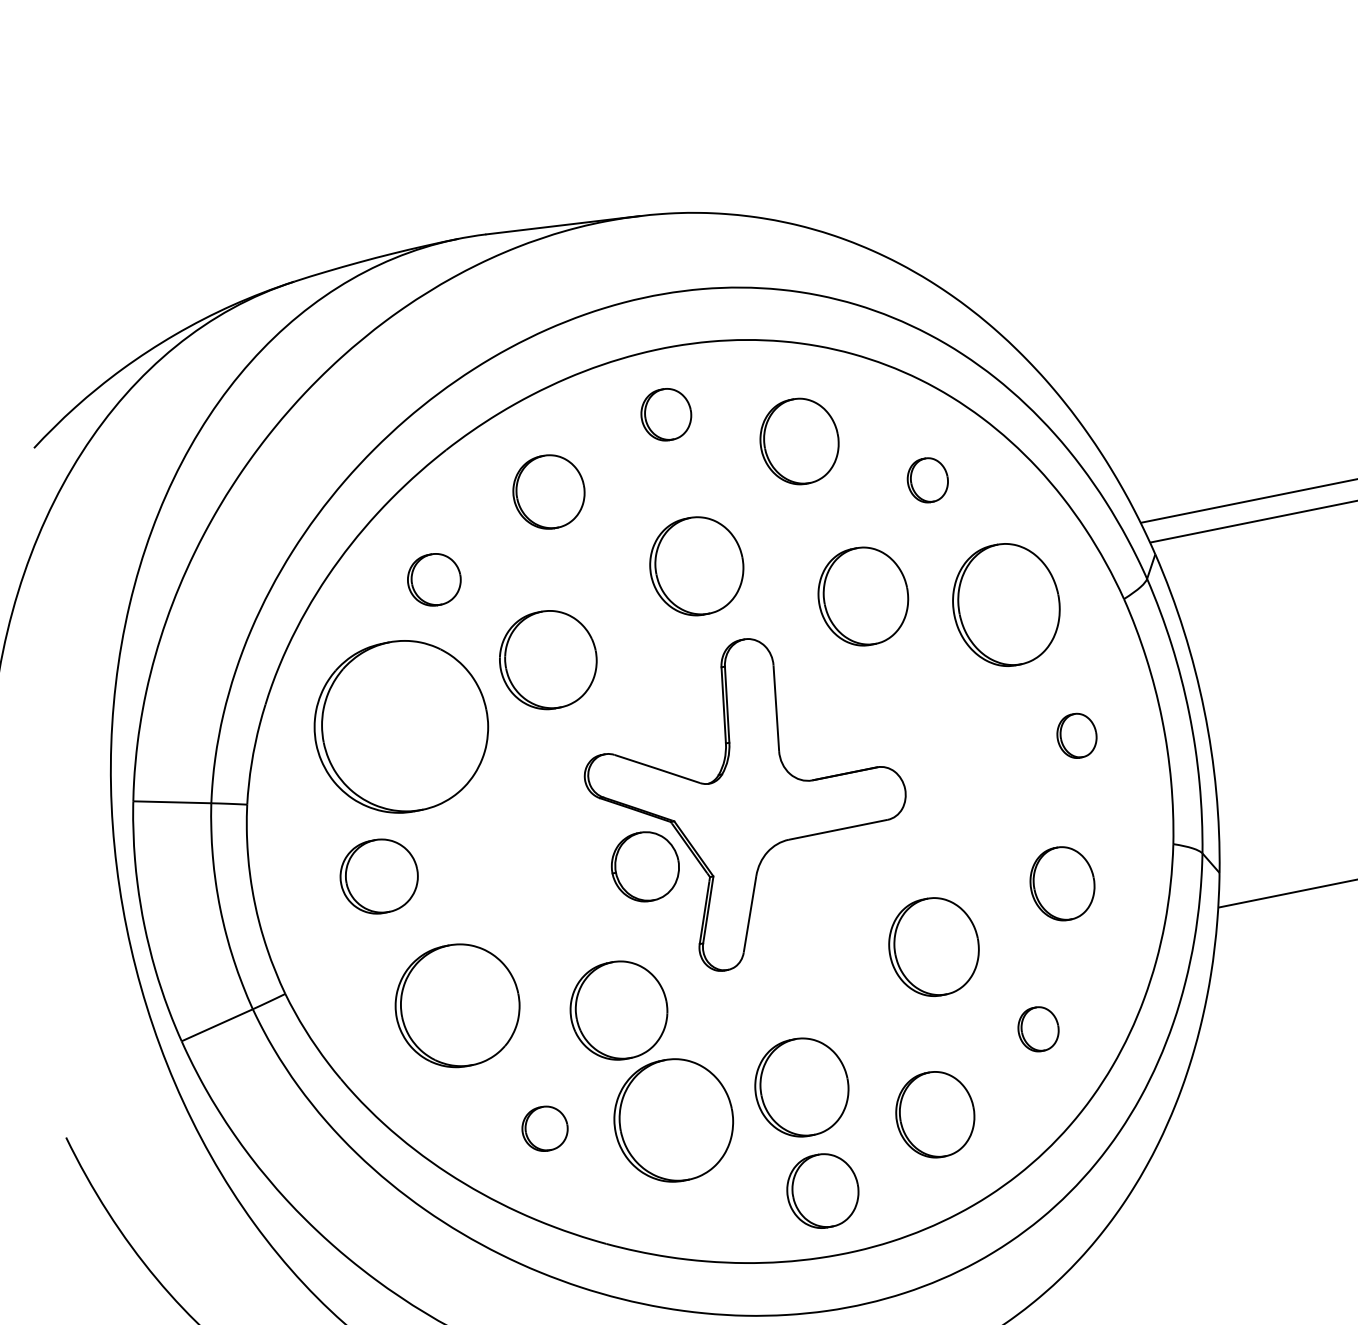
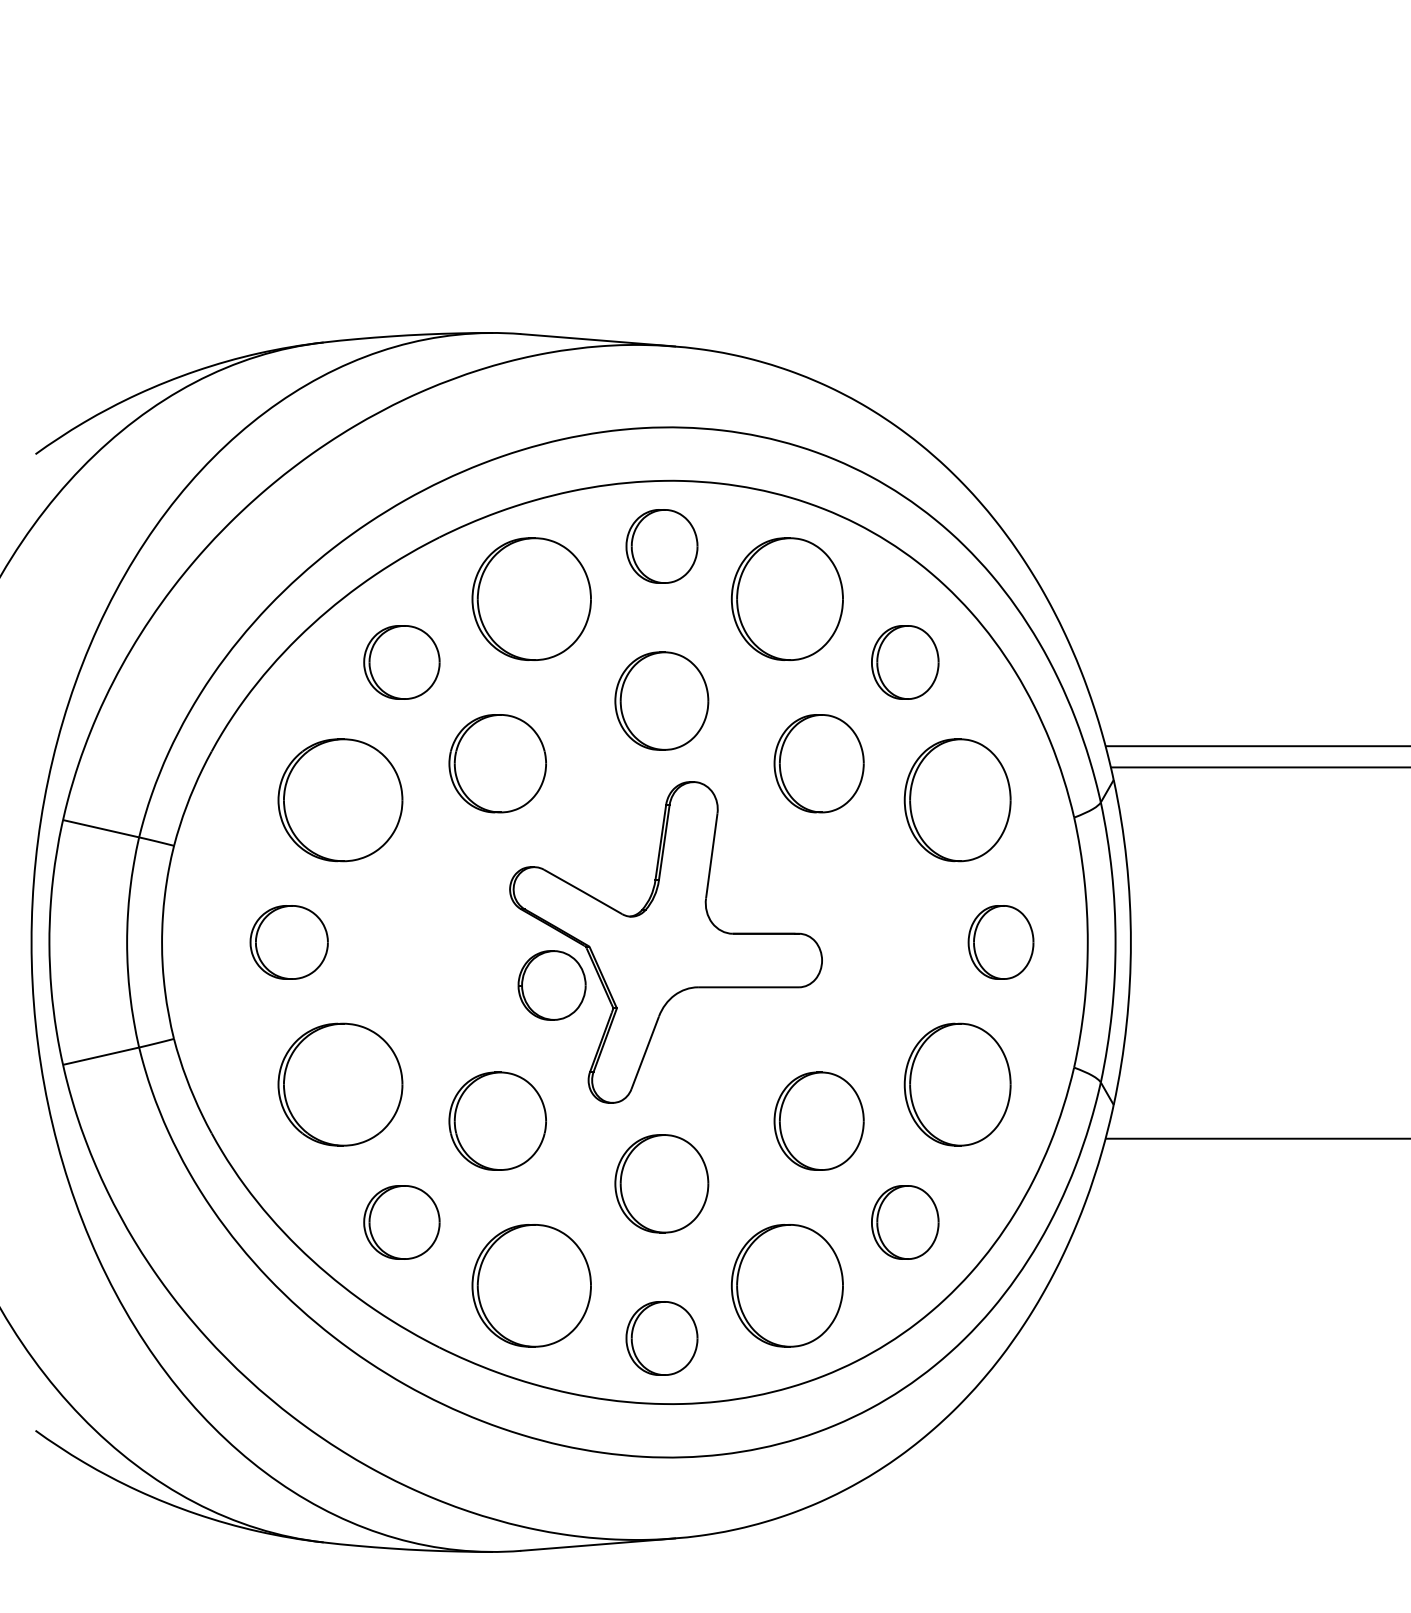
part: (665, 414) -> (661, 546), size x1.43
part: (798, 441) -> (786, 598), size x1.43
part: (927, 480) -> (905, 662), size x1.67
part: (548, 491) -> (531, 598), size x1.67
part: (433, 579) -> (401, 662), size x1.43
part: (401, 727) -> (340, 800), size x0.71
part: (1076, 736) -> (1000, 942), size x1.67
part: (1062, 883) -> (957, 1084), size x1.67
part: (1038, 1029) -> (905, 1222), size x1.67
part: (801, 1087) -> (661, 1183), moved
part: (934, 1114) -> (786, 1285), size x1.43
part: (673, 1120) -> (531, 1285), moved
part: (544, 1128) -> (401, 1222), size x1.67

